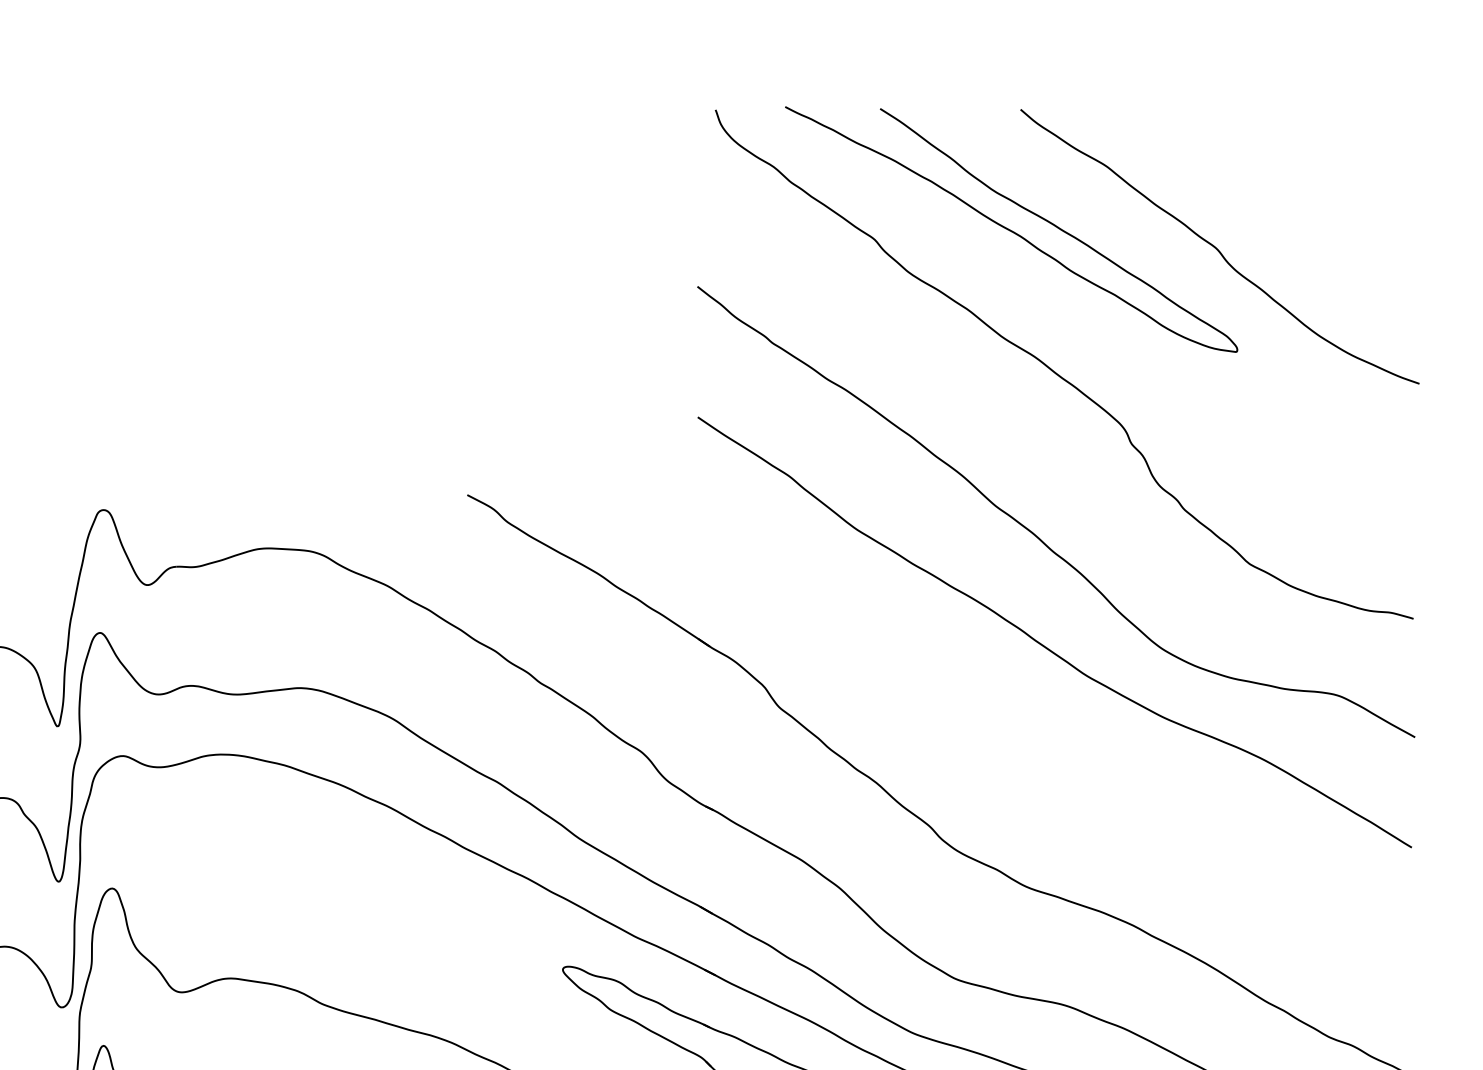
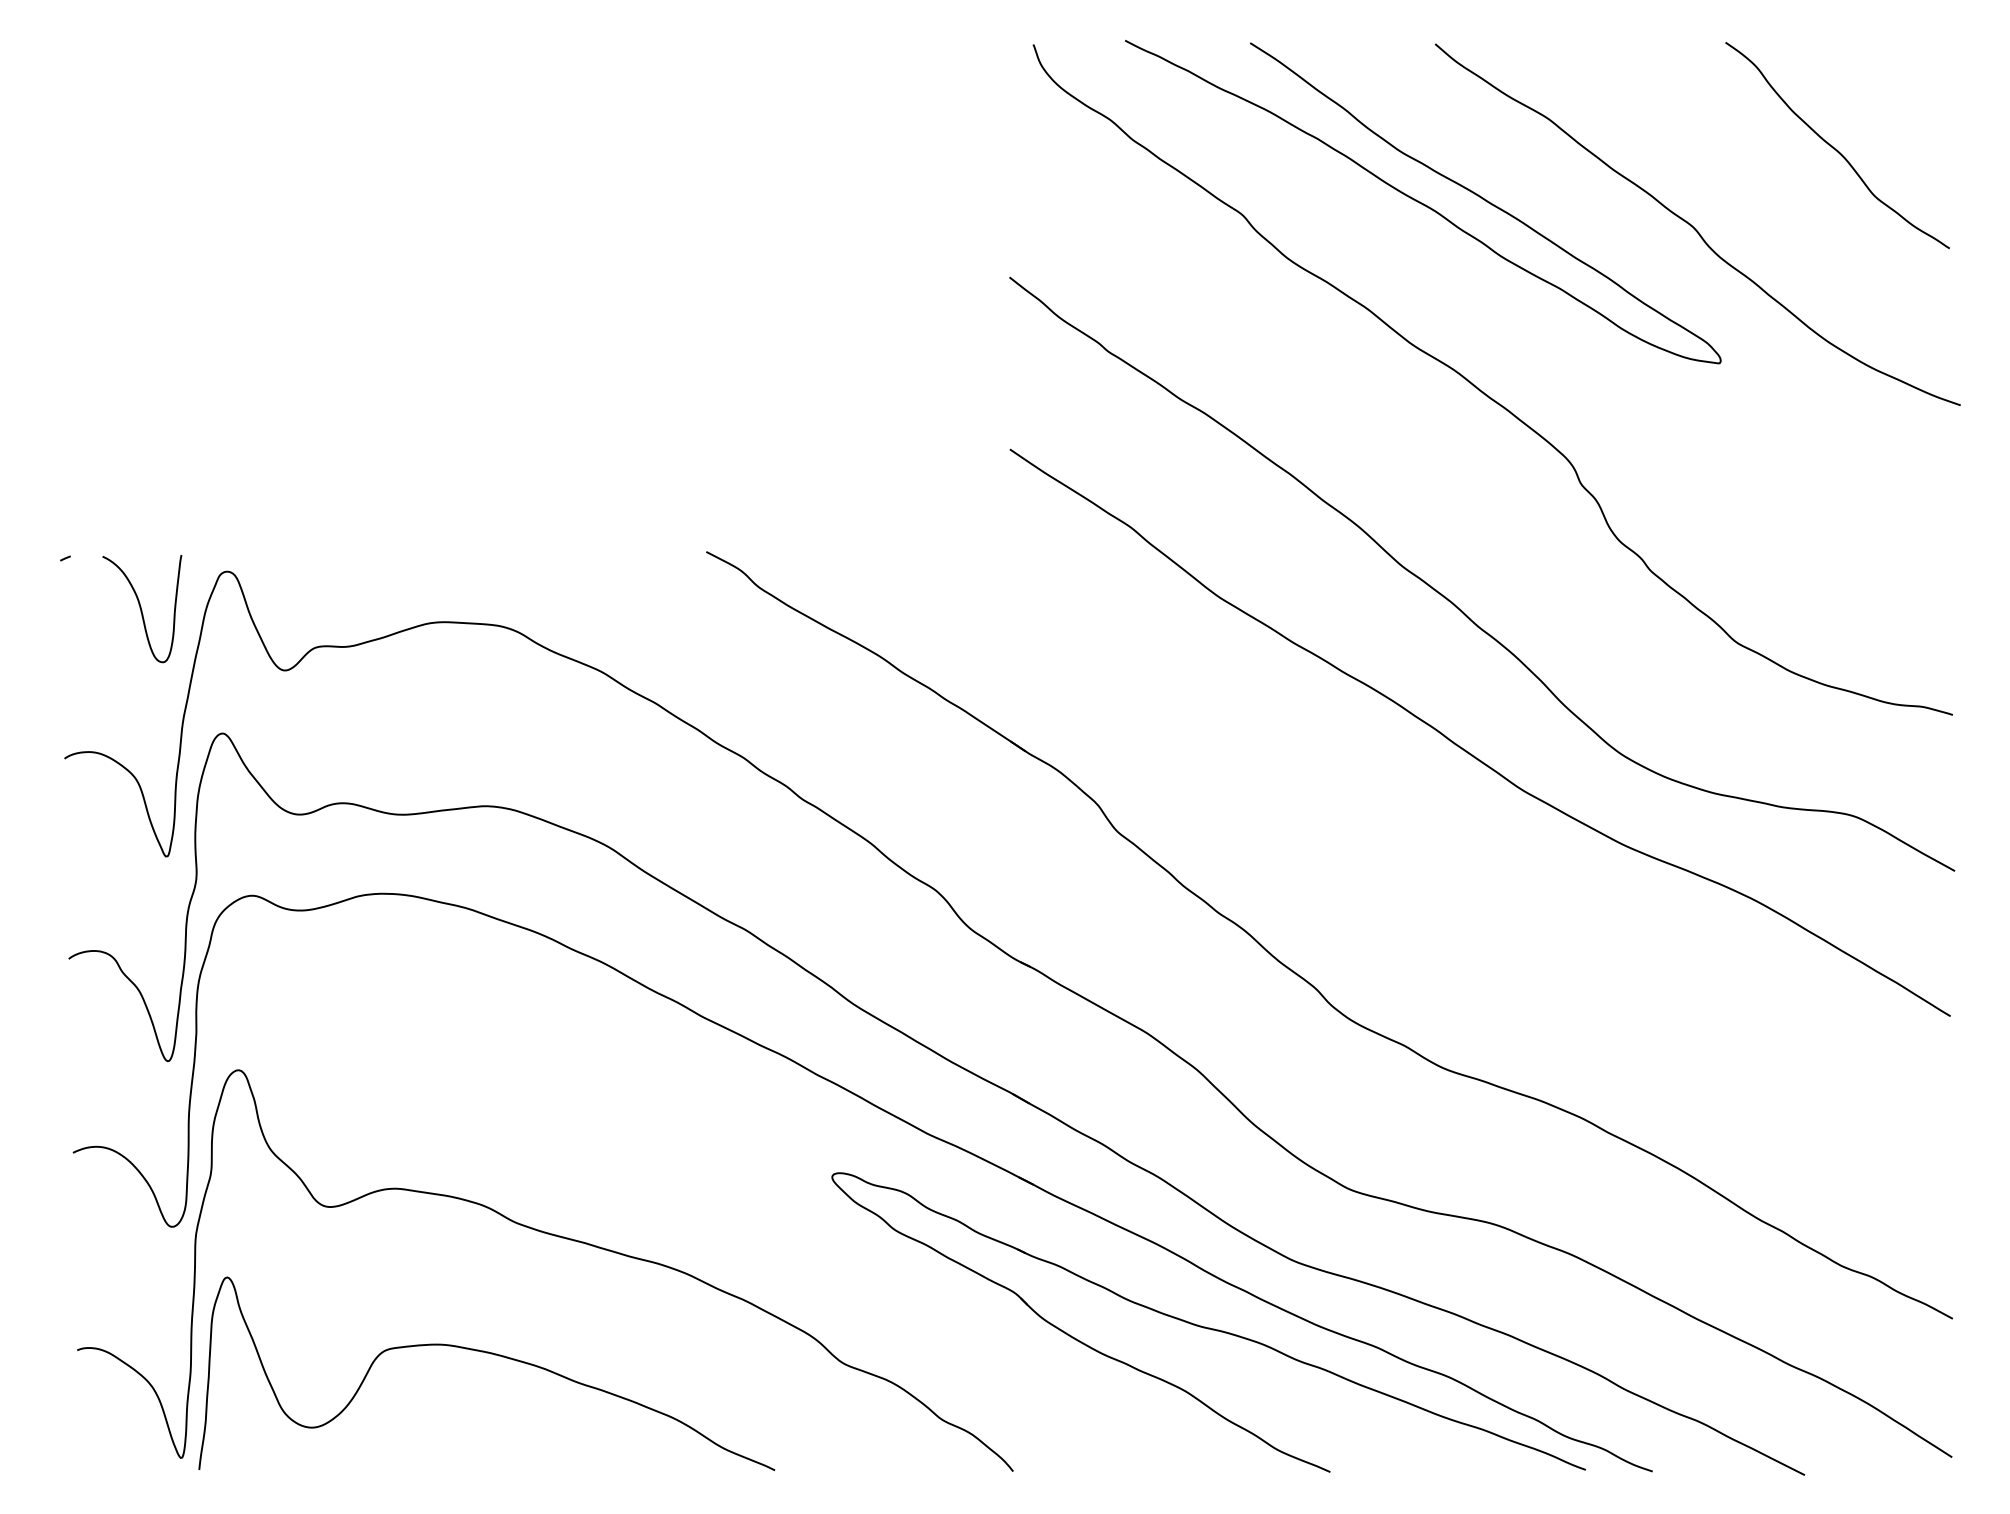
curve: (1323, 188) -> (1834, 147), added
curve: (38, 538) -> (141, 609), added

